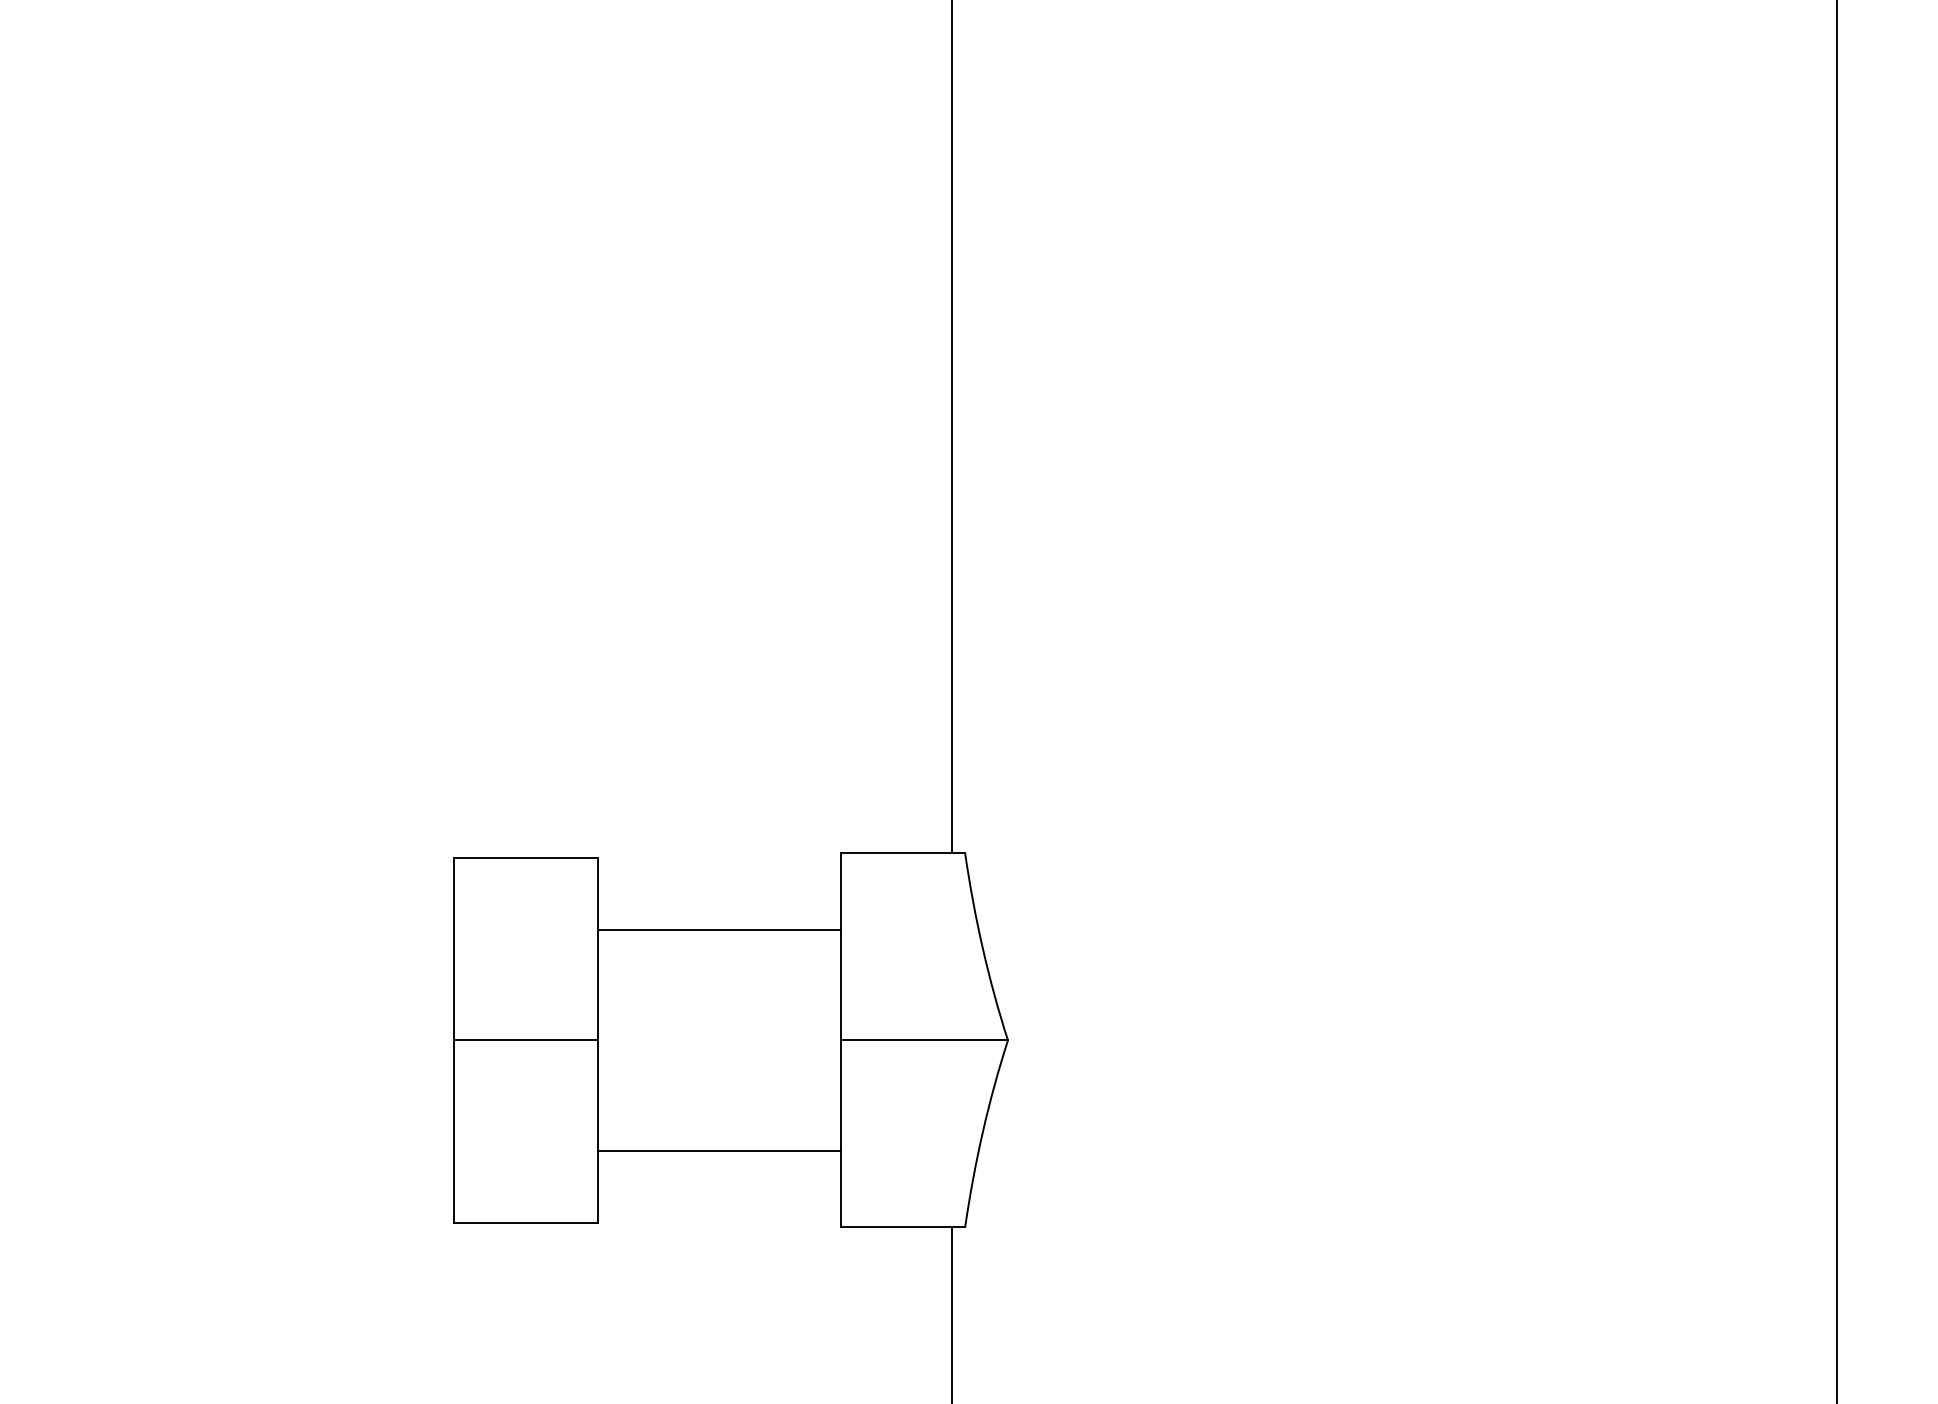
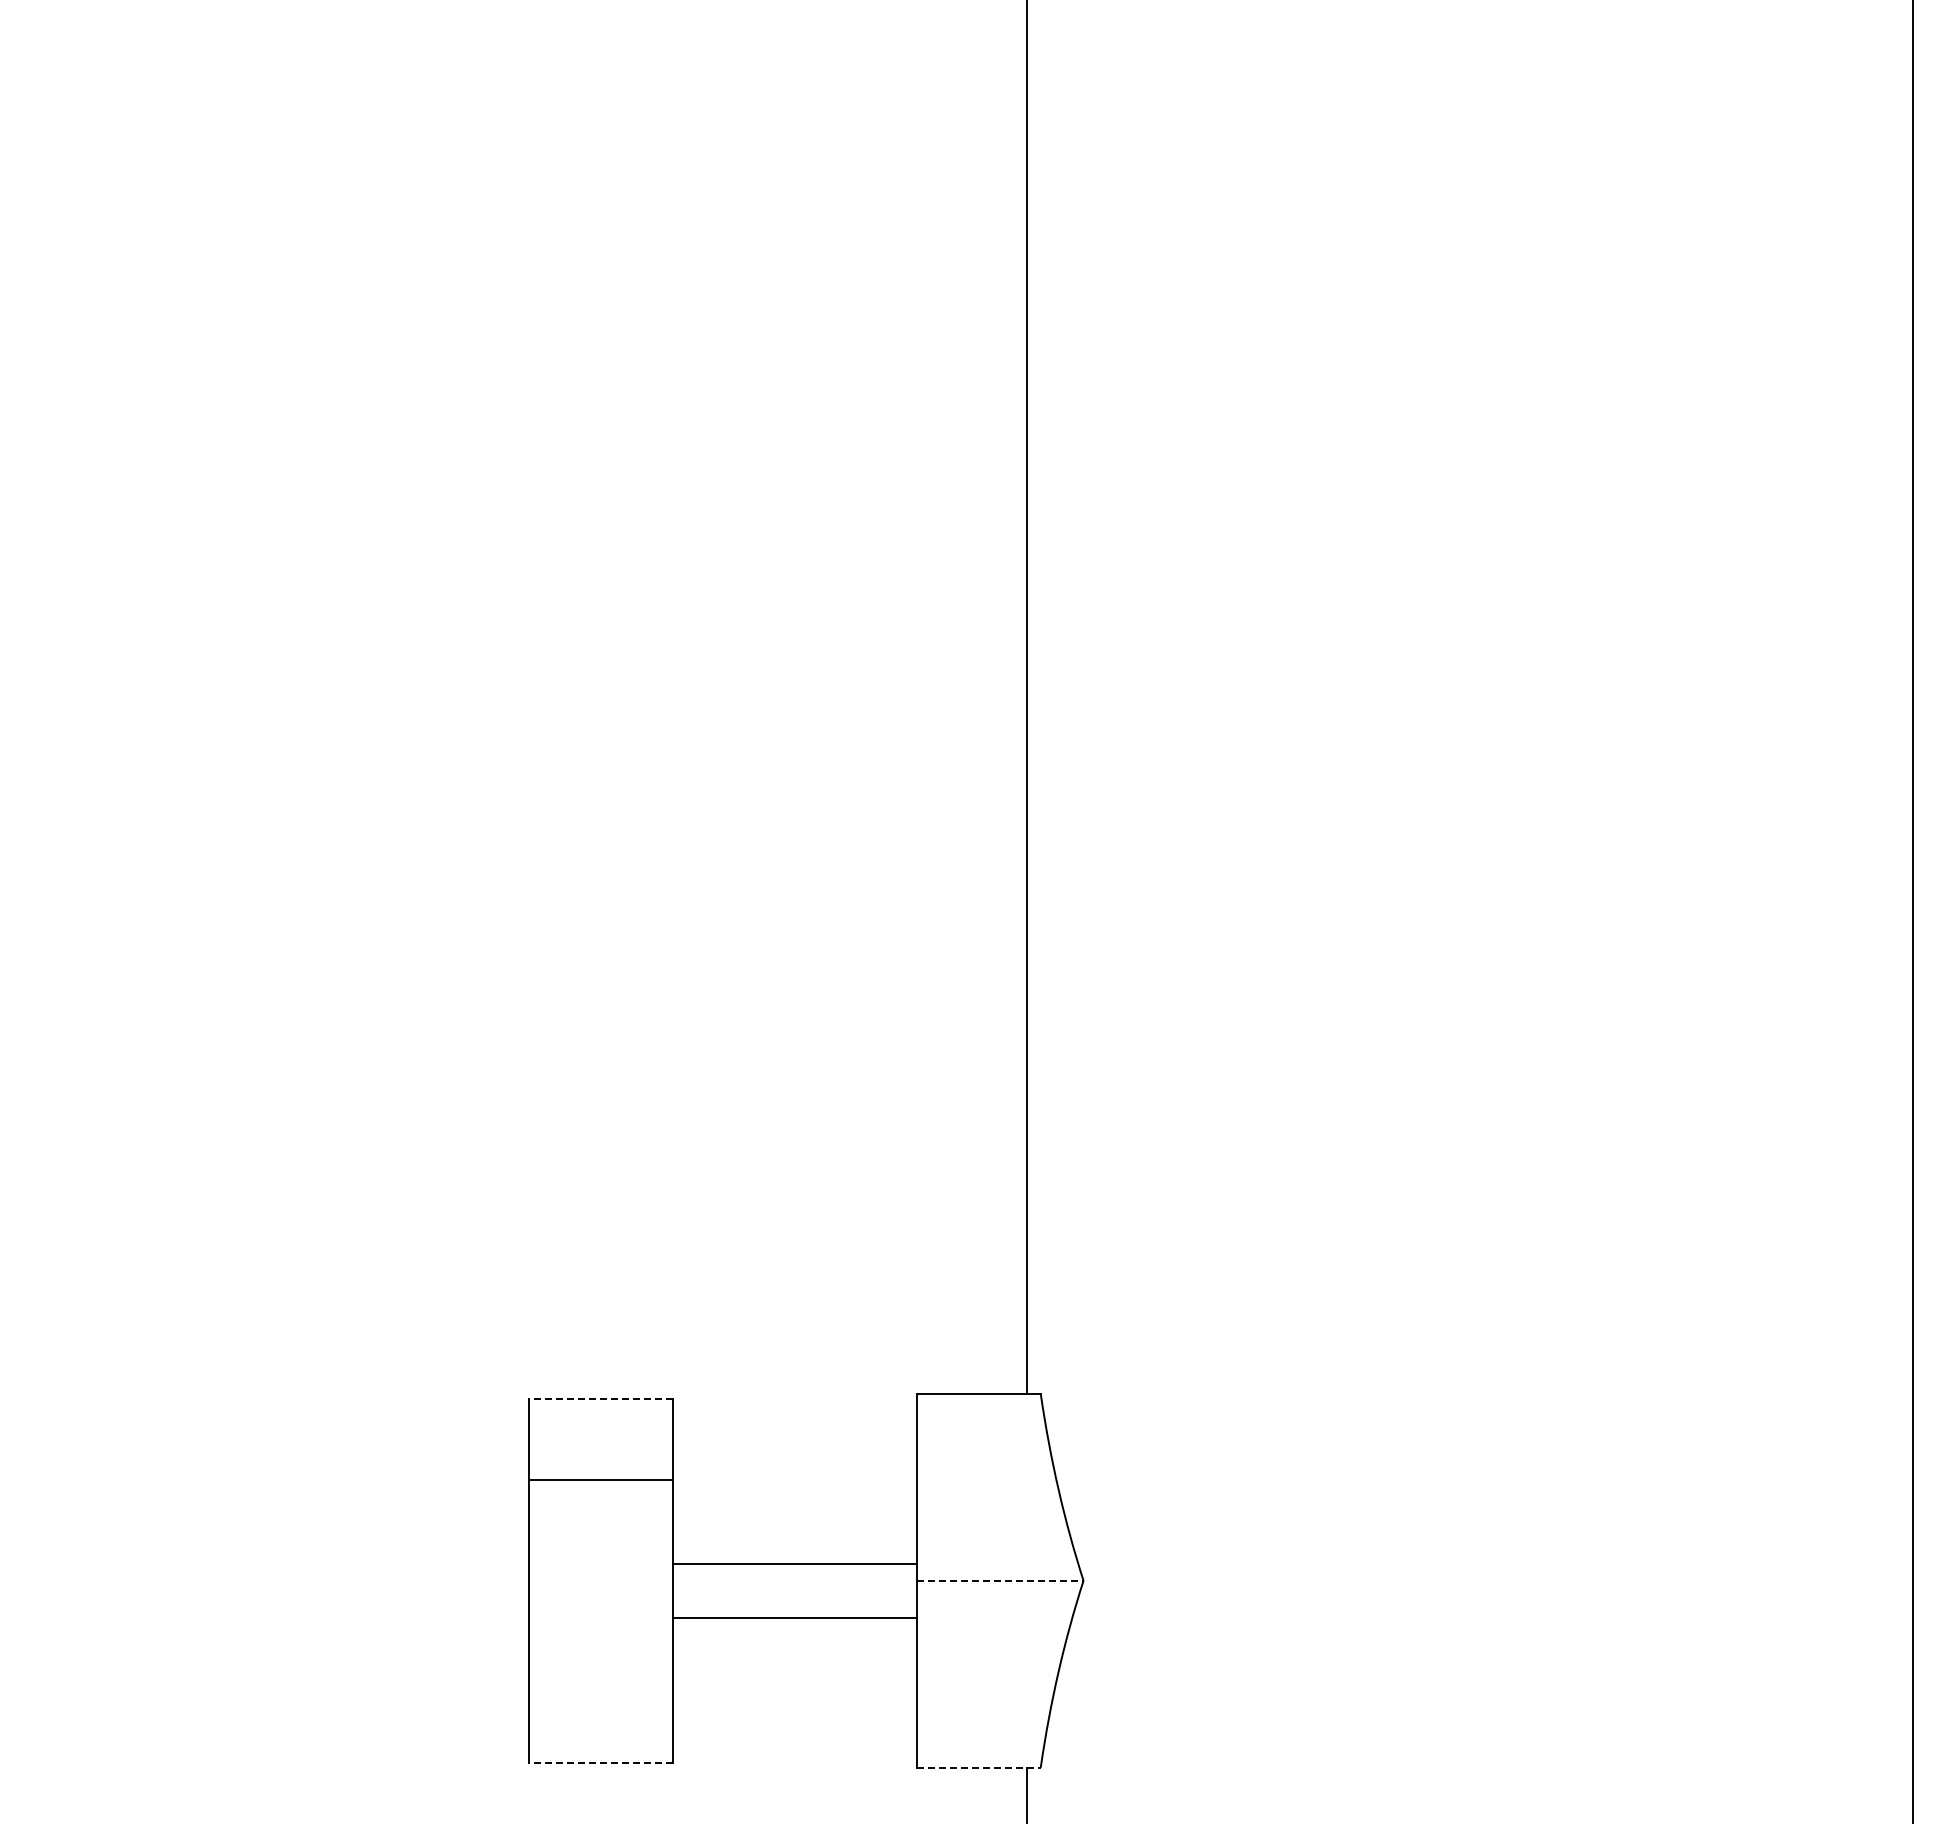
line: (525, 858) -> (601, 1398), solid -> dashed
line: (718, 930) -> (794, 1564), moved
line: (525, 1040) -> (601, 1479), moved
line: (924, 1040) -> (1000, 1580), solid -> dashed
line: (718, 1151) -> (794, 1617), moved
line: (525, 1223) -> (601, 1763), solid -> dashed
line: (903, 1227) -> (979, 1767), solid -> dashed

